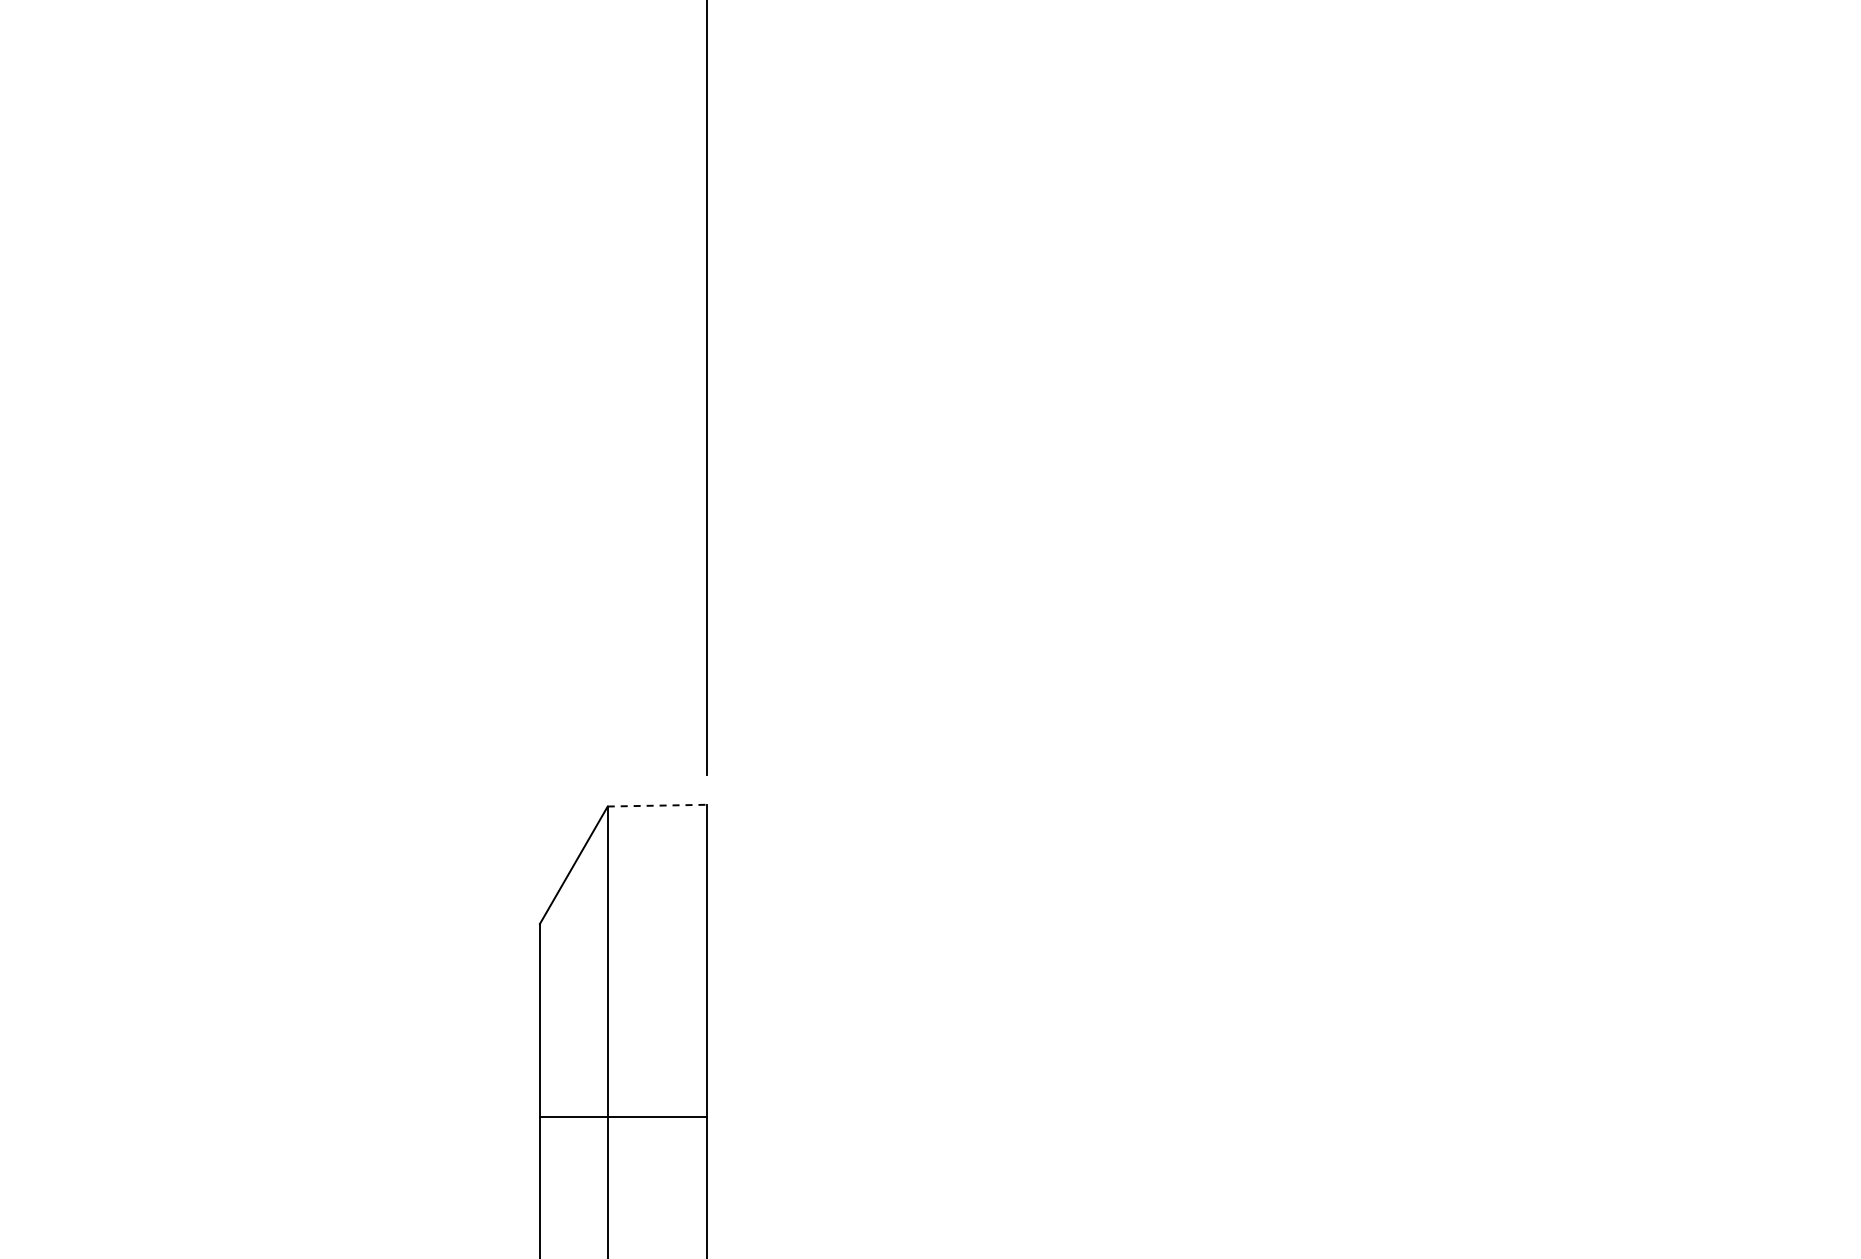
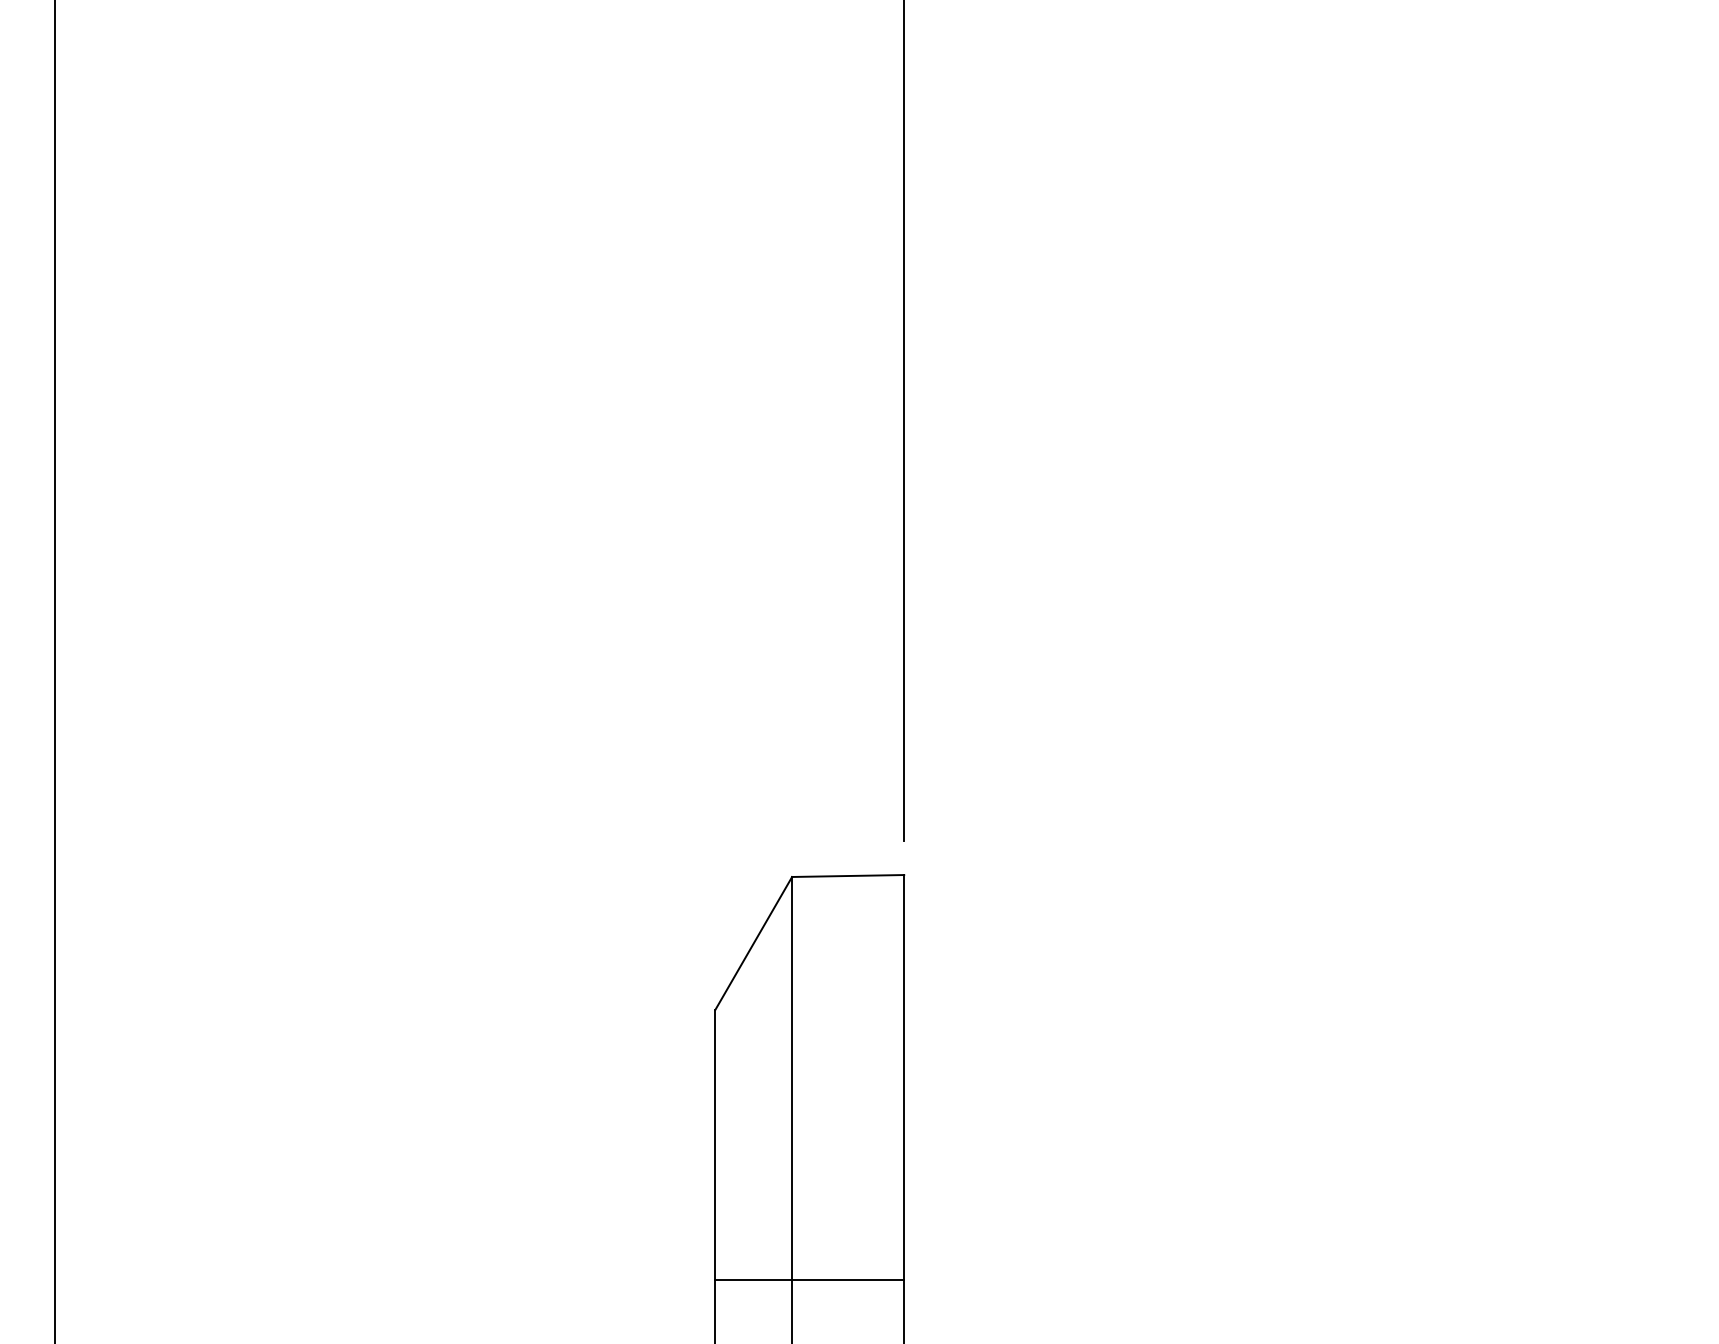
line: (657, 805) -> (848, 875), dashed -> solid
line: (622, 1117) -> (808, 1279), moved

